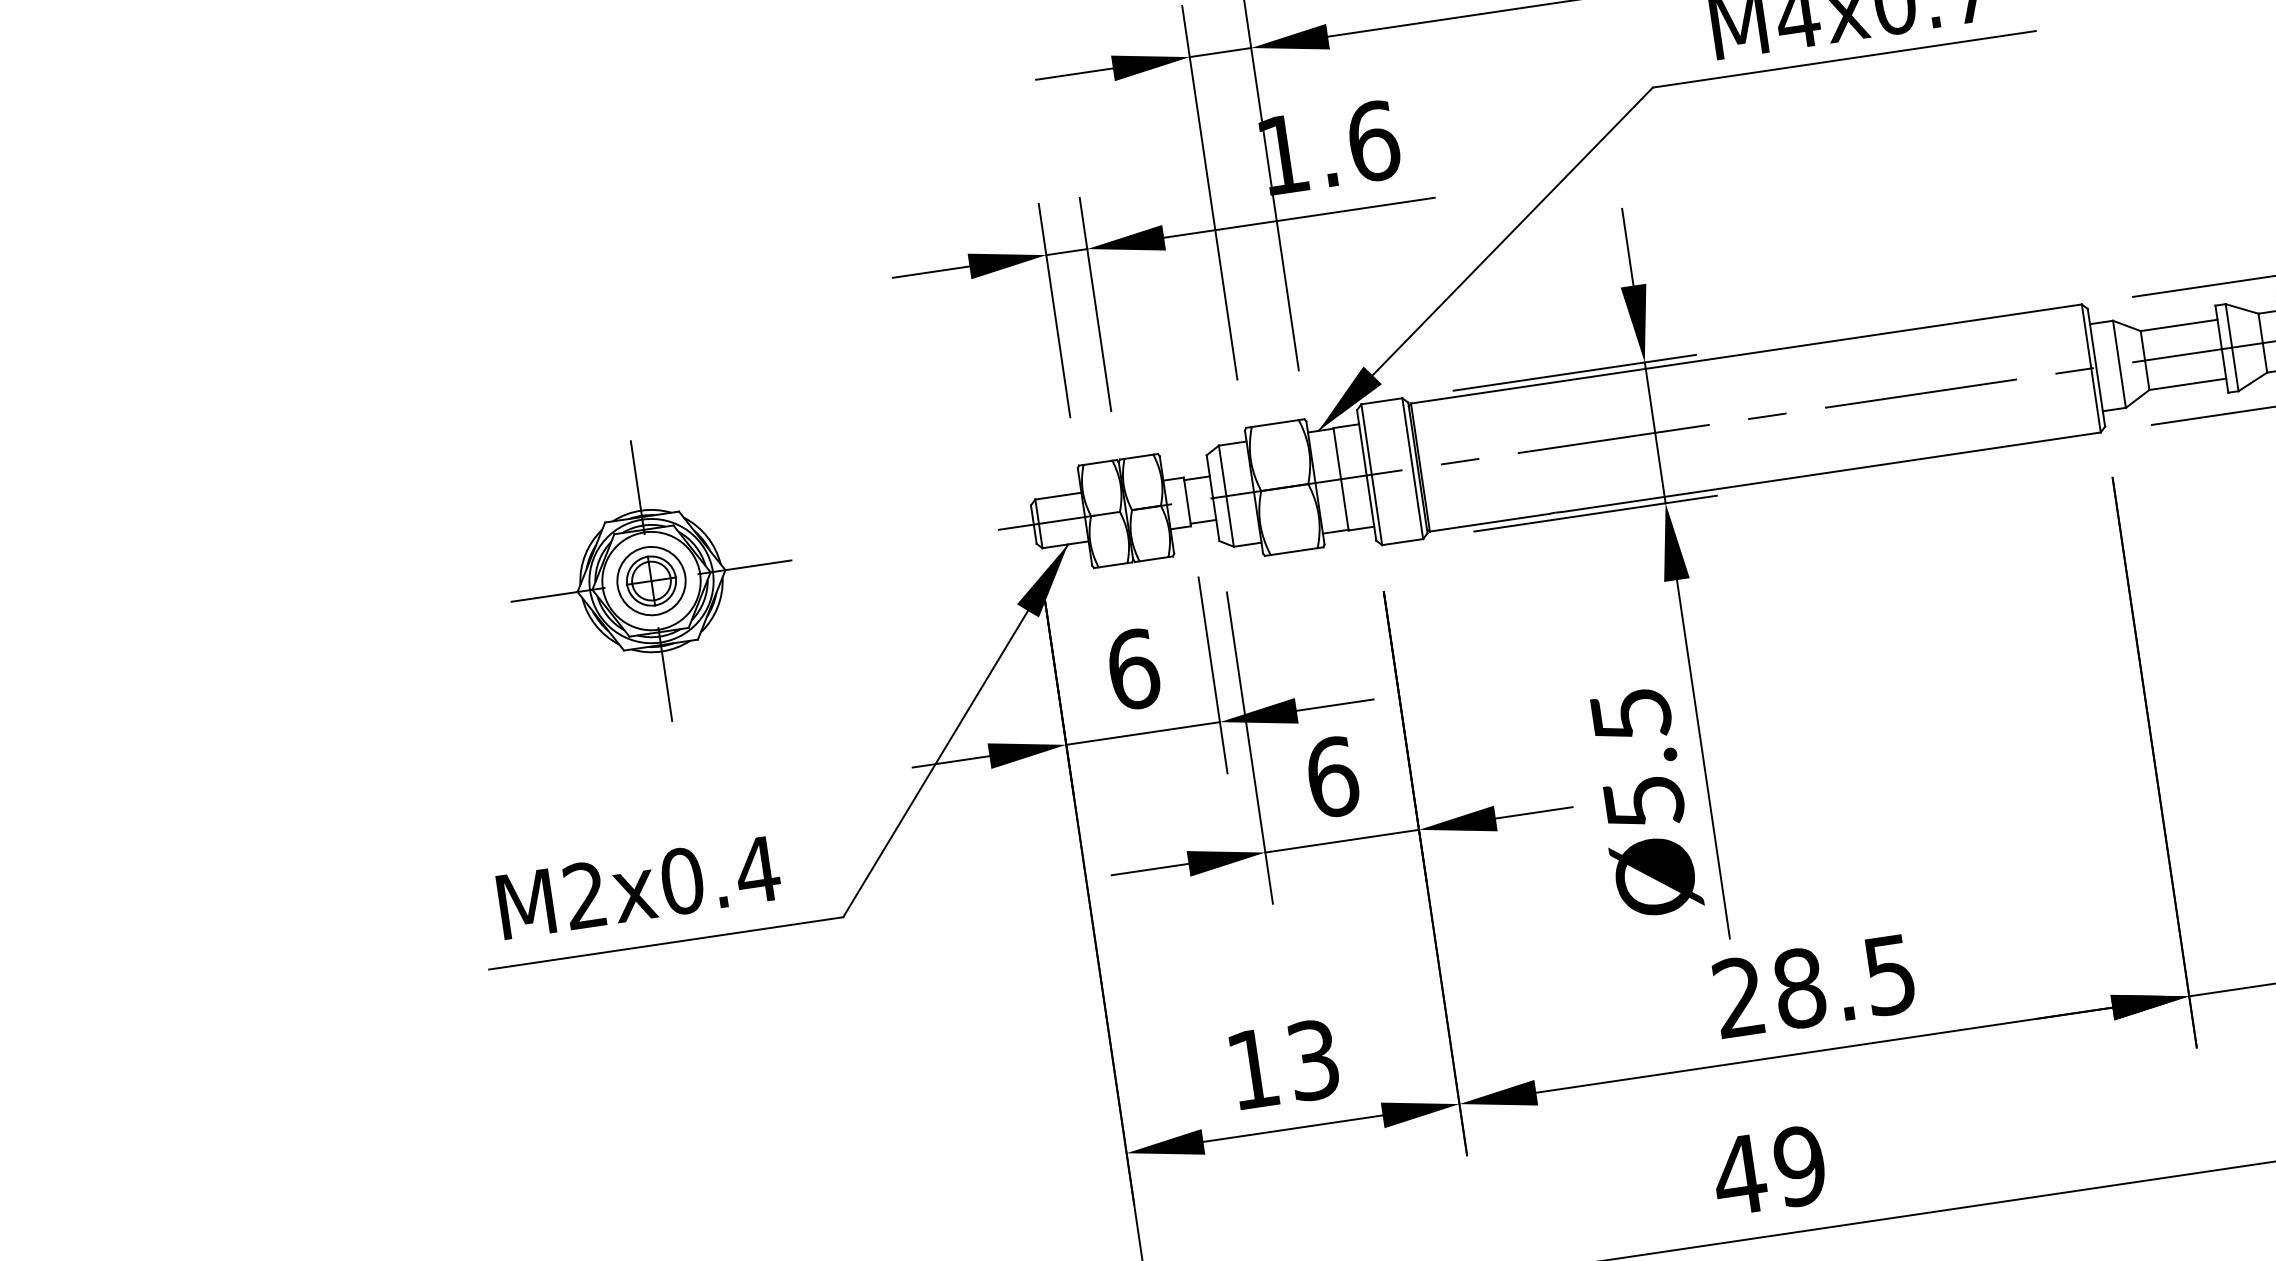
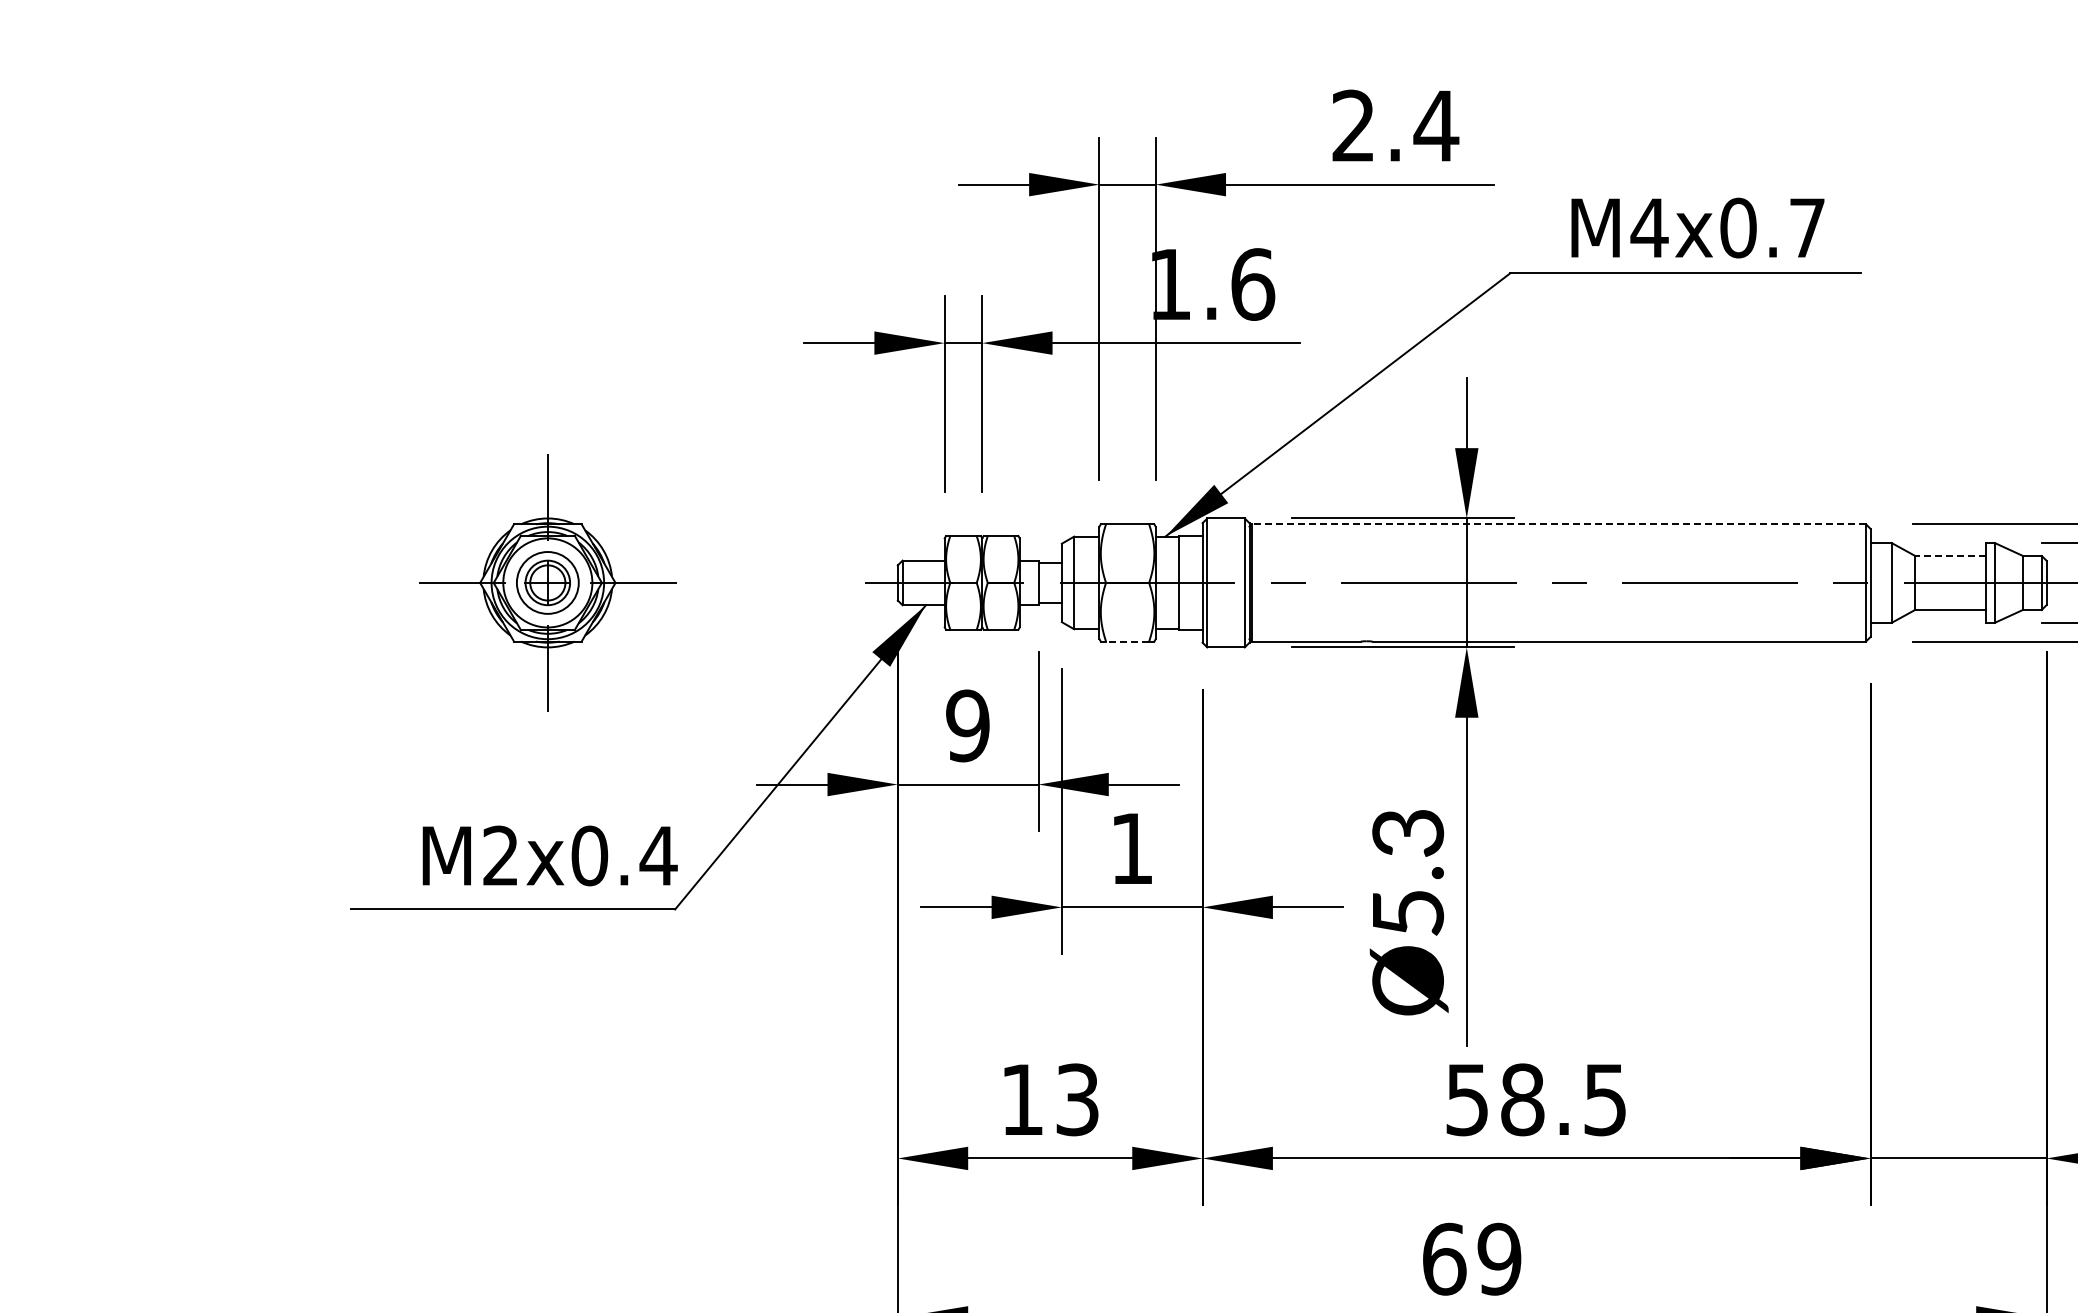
line: (2178, 325) -> (1949, 555), solid -> dashed
line: (1745, 354) -> (1558, 524), solid -> dashed
line: (1294, 551) -> (1127, 641), solid -> dashed
text: (1133, 668) -> (968, 725), 6 -> 9
text: (1631, 715) -> (1408, 833), Ø5.5 -> Ø5.3
text: (1332, 776) -> (1132, 848), 6 -> 1
text: (638, 887) -> (549, 855), moved
text: (1738, 997) -> (1466, 1099), 28.5 -> 58.5
text: (1739, 1174) -> (1444, 1258), 49 -> 69

